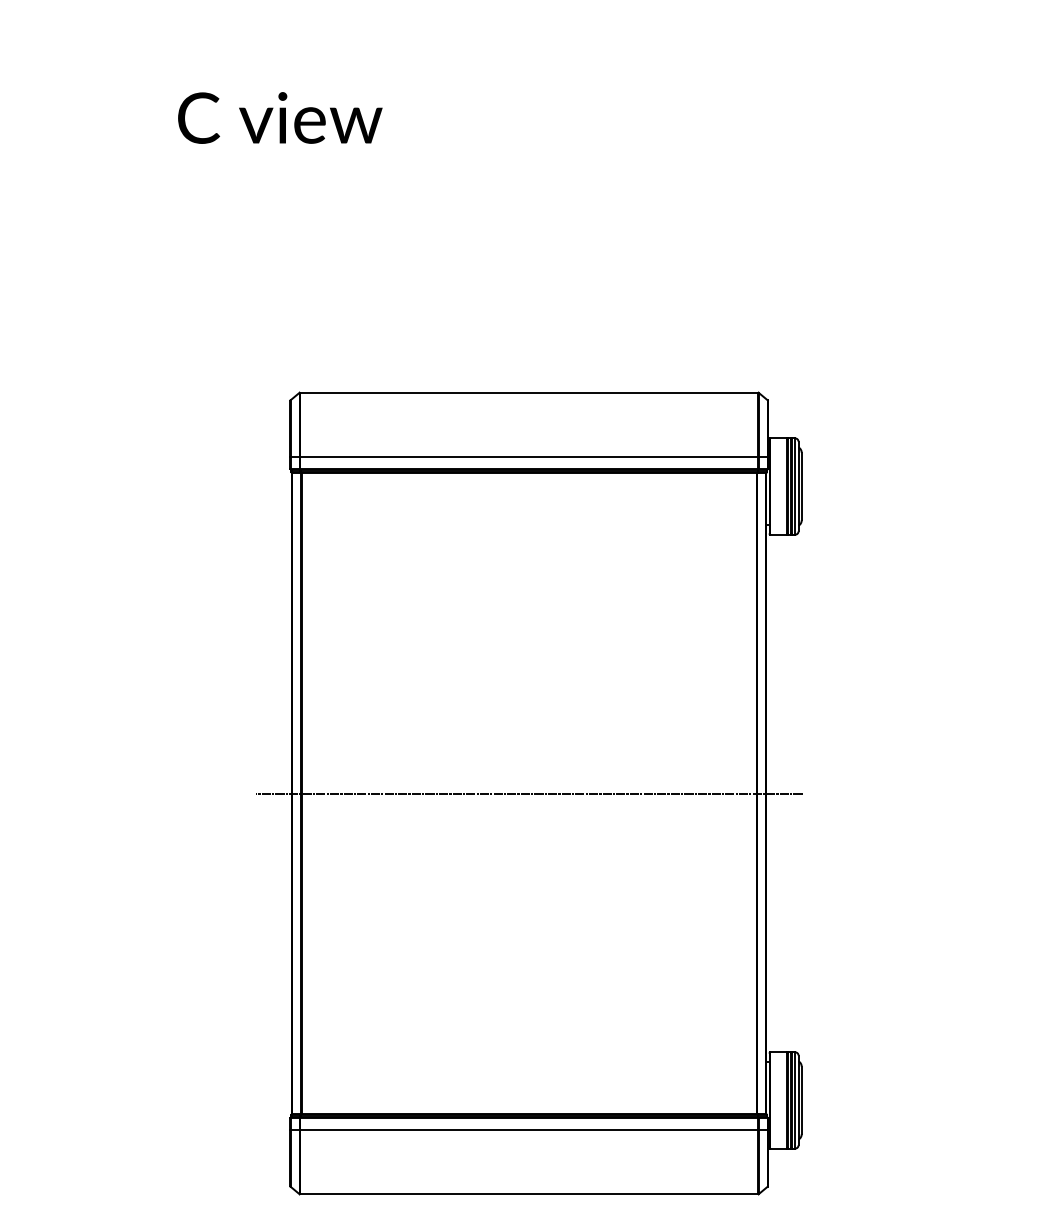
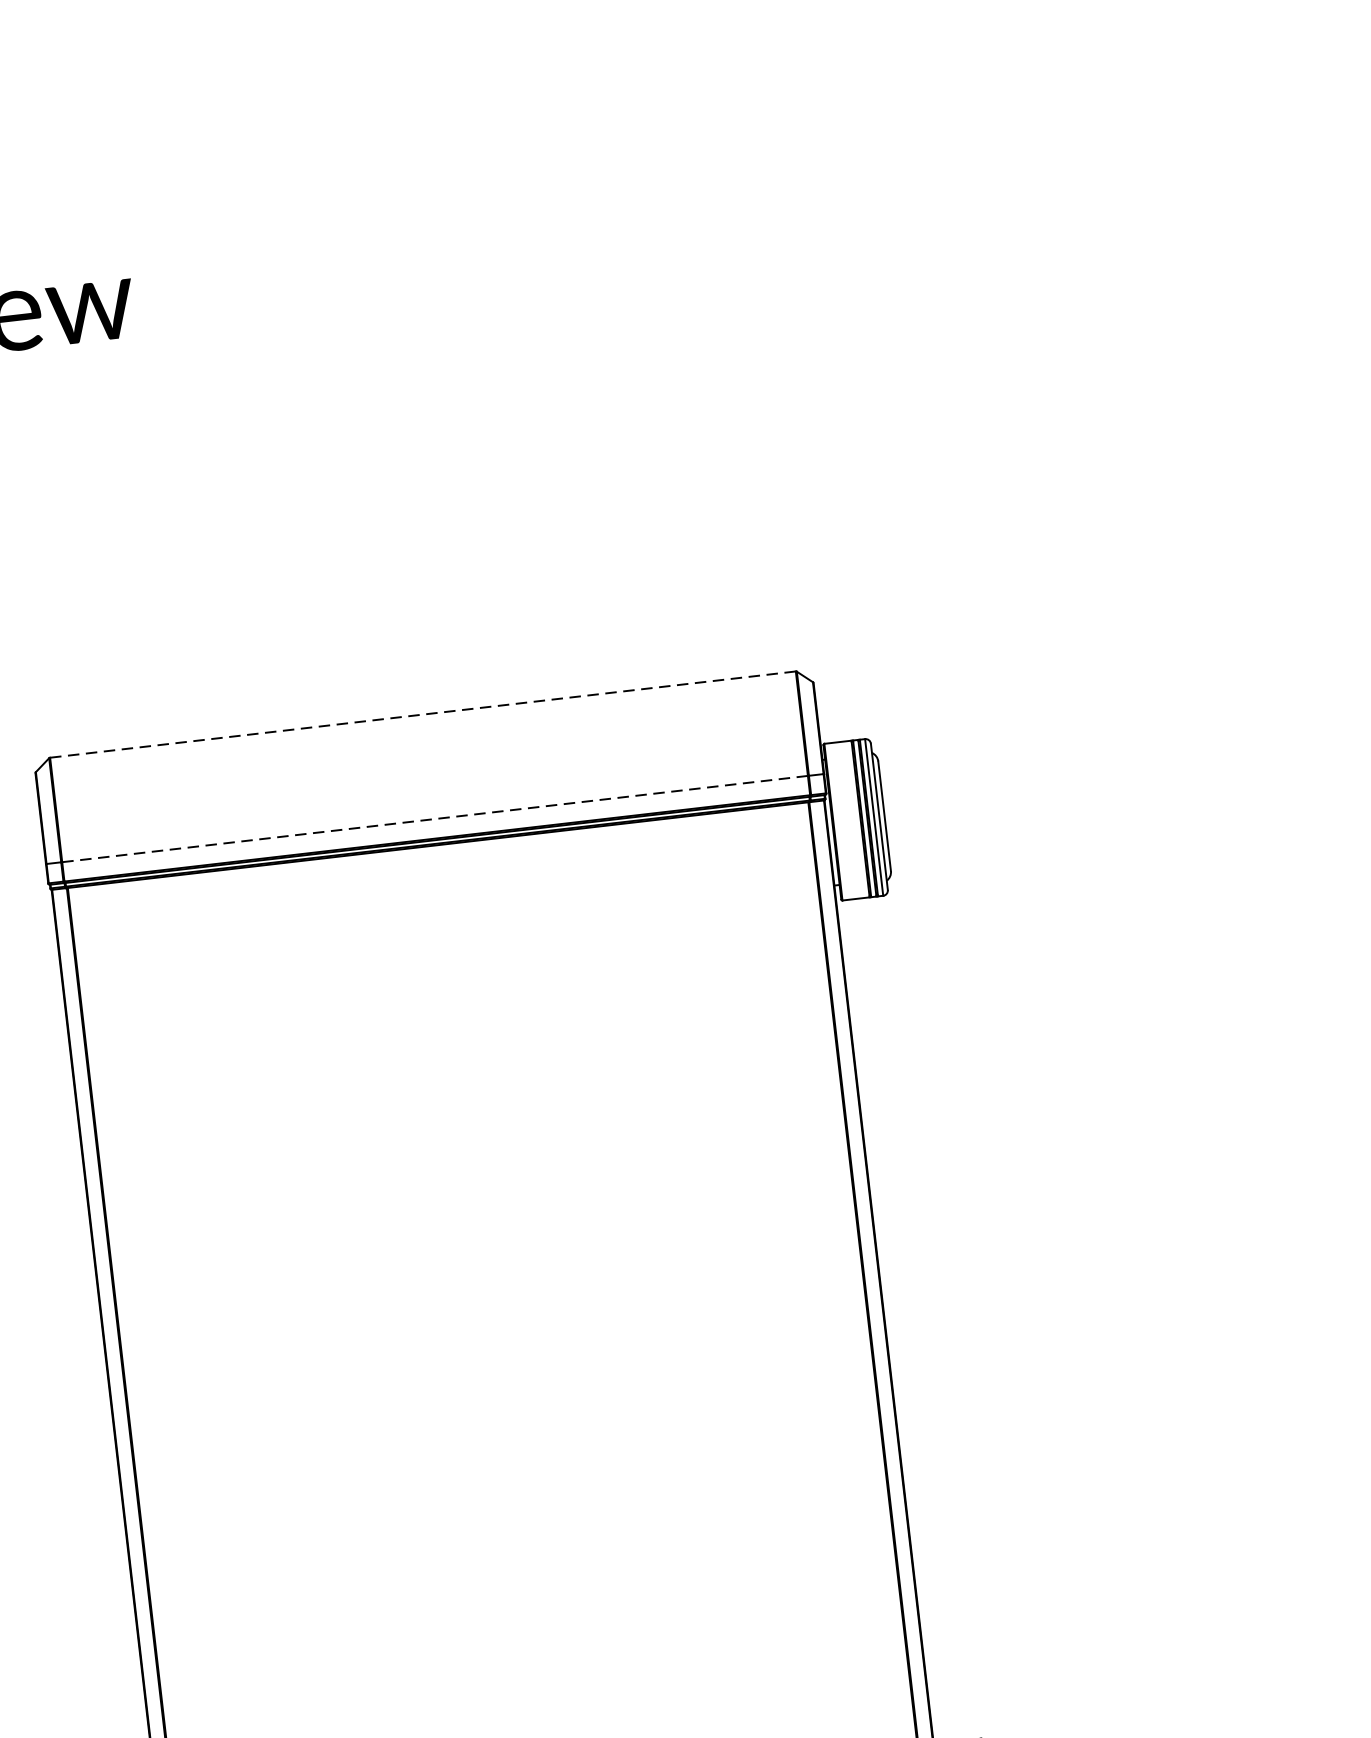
line: (529, 392) -> (423, 714), solid -> dashed
line: (529, 456) -> (435, 818), solid -> dashed
line: (528, 793) -> (497, 1367), removed

